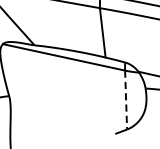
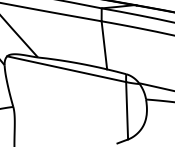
line: (126, 99) -> (127, 110), dashed -> solid

